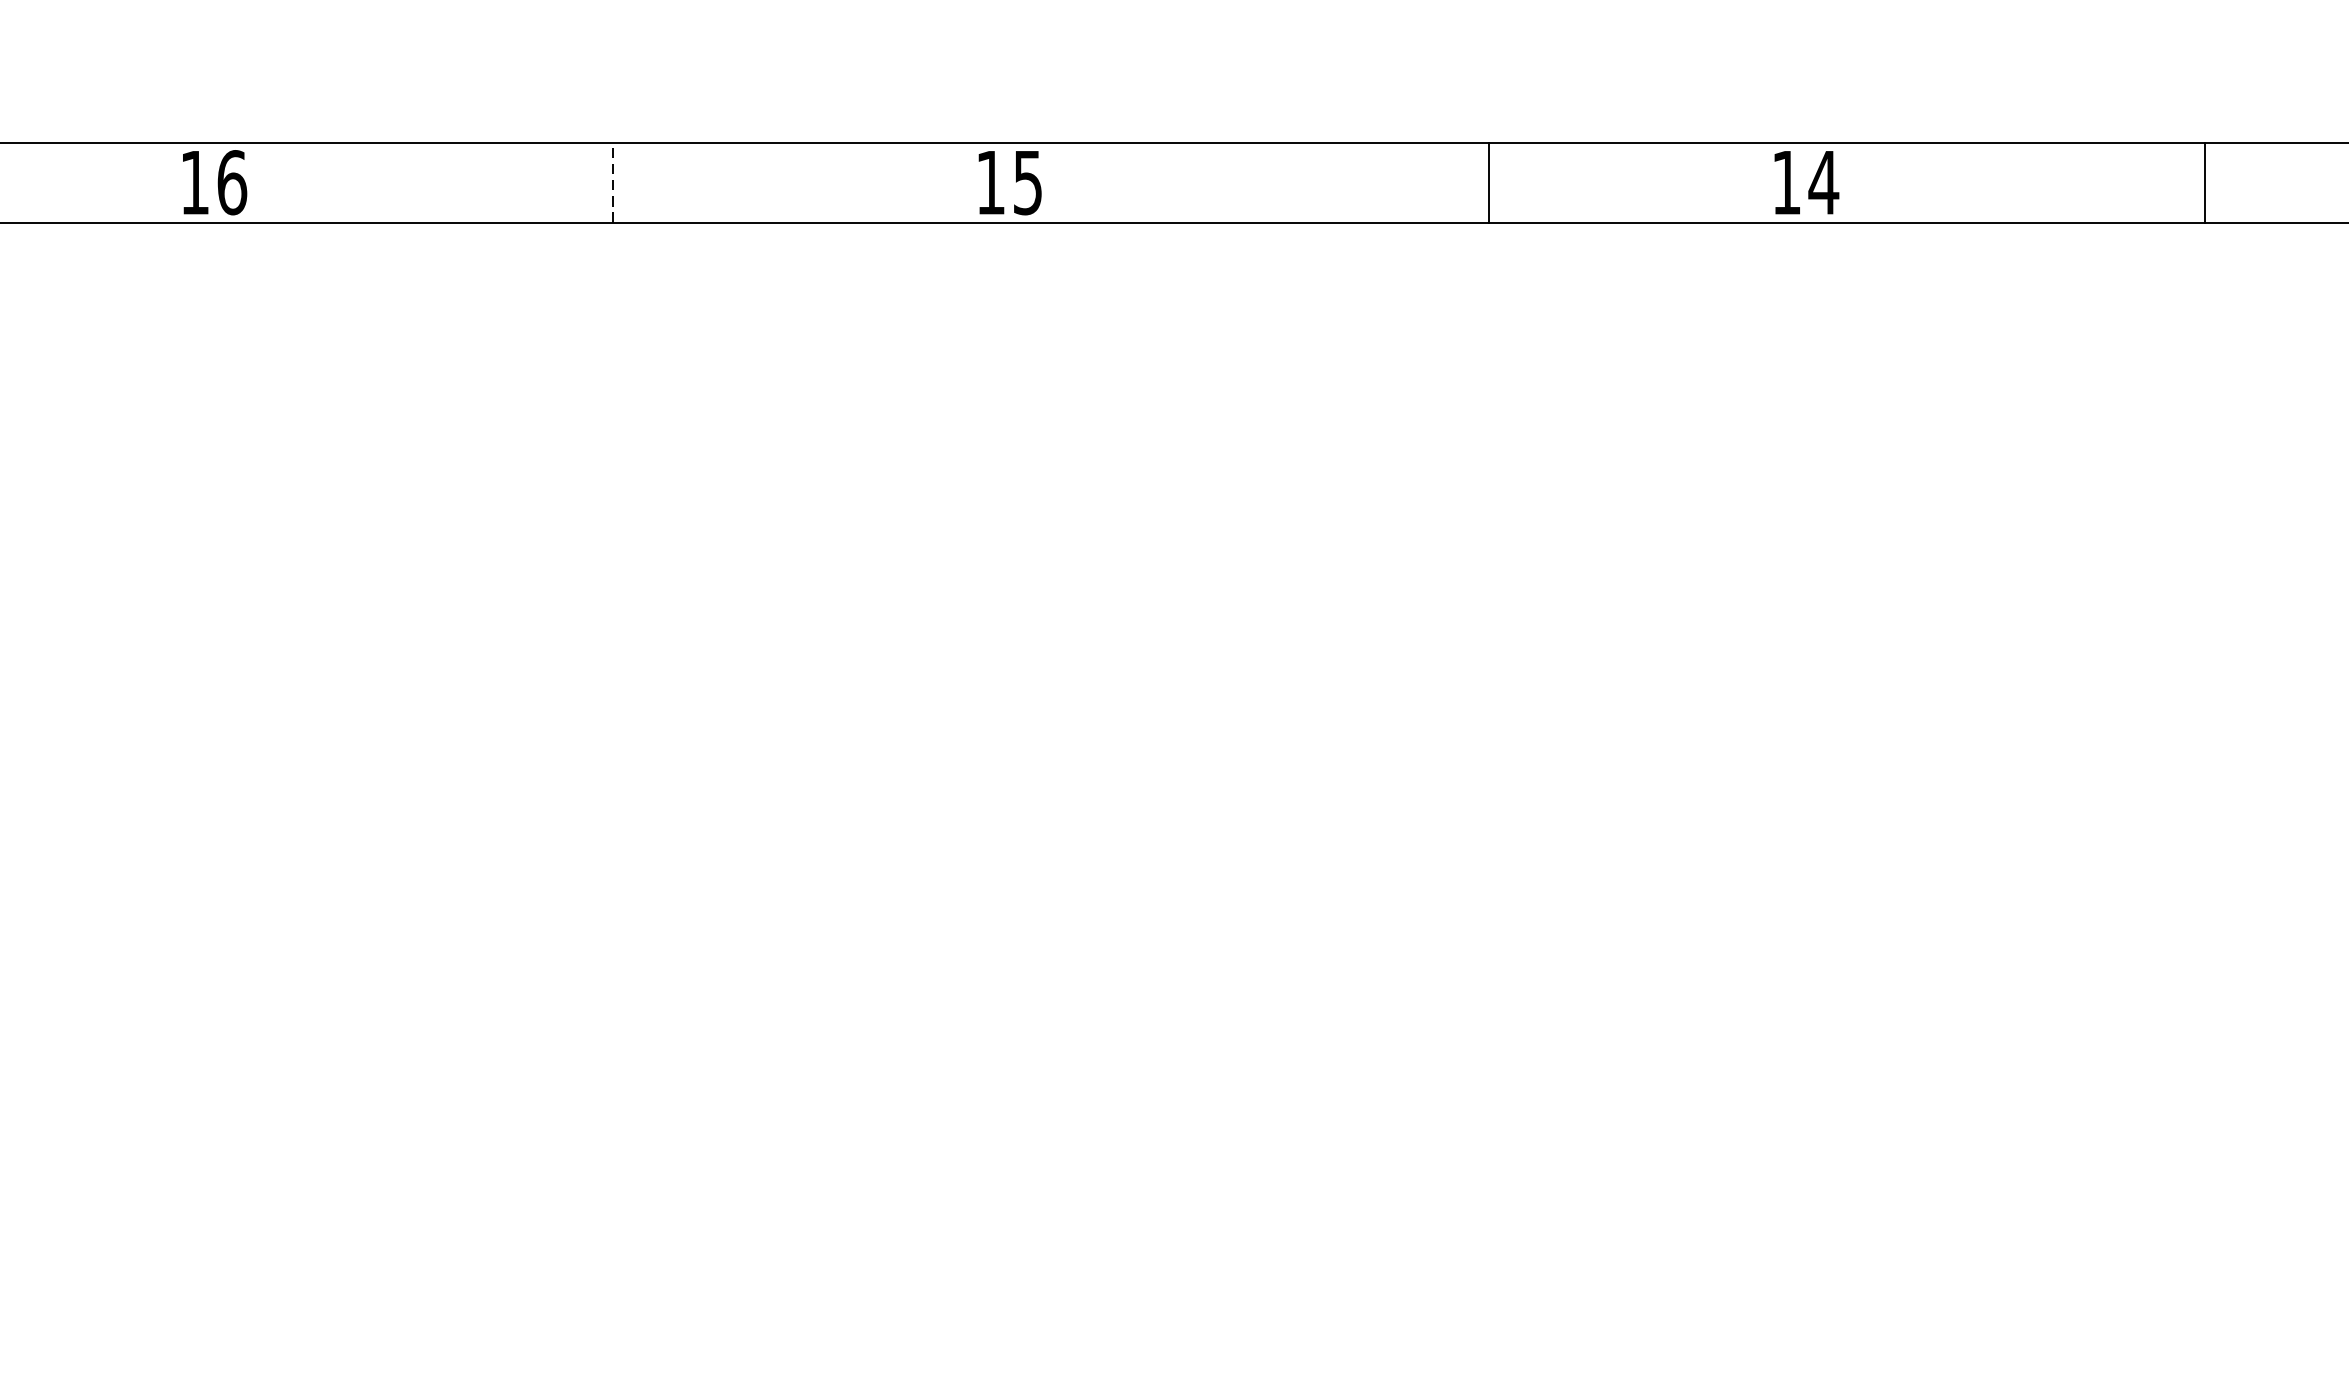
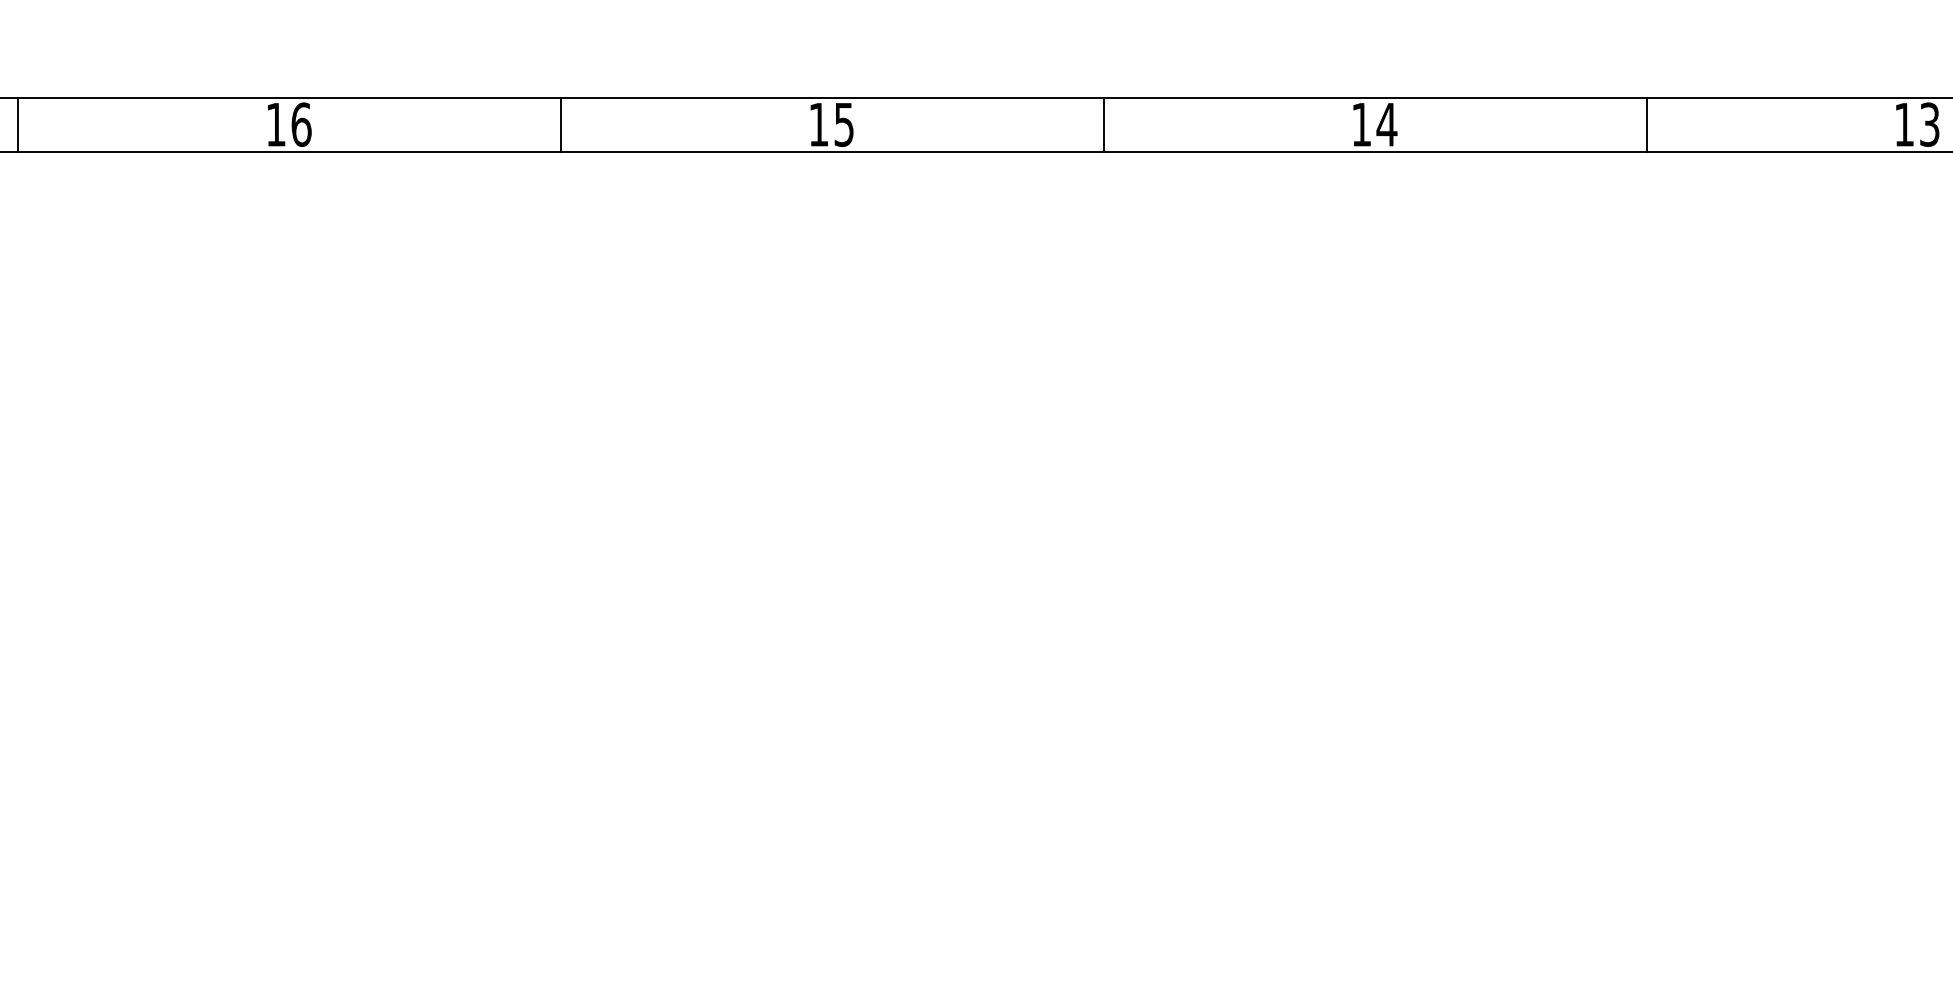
line: (613, 182) -> (561, 124), dashed -> solid
line: (1488, 182) -> (1103, 124), moved

